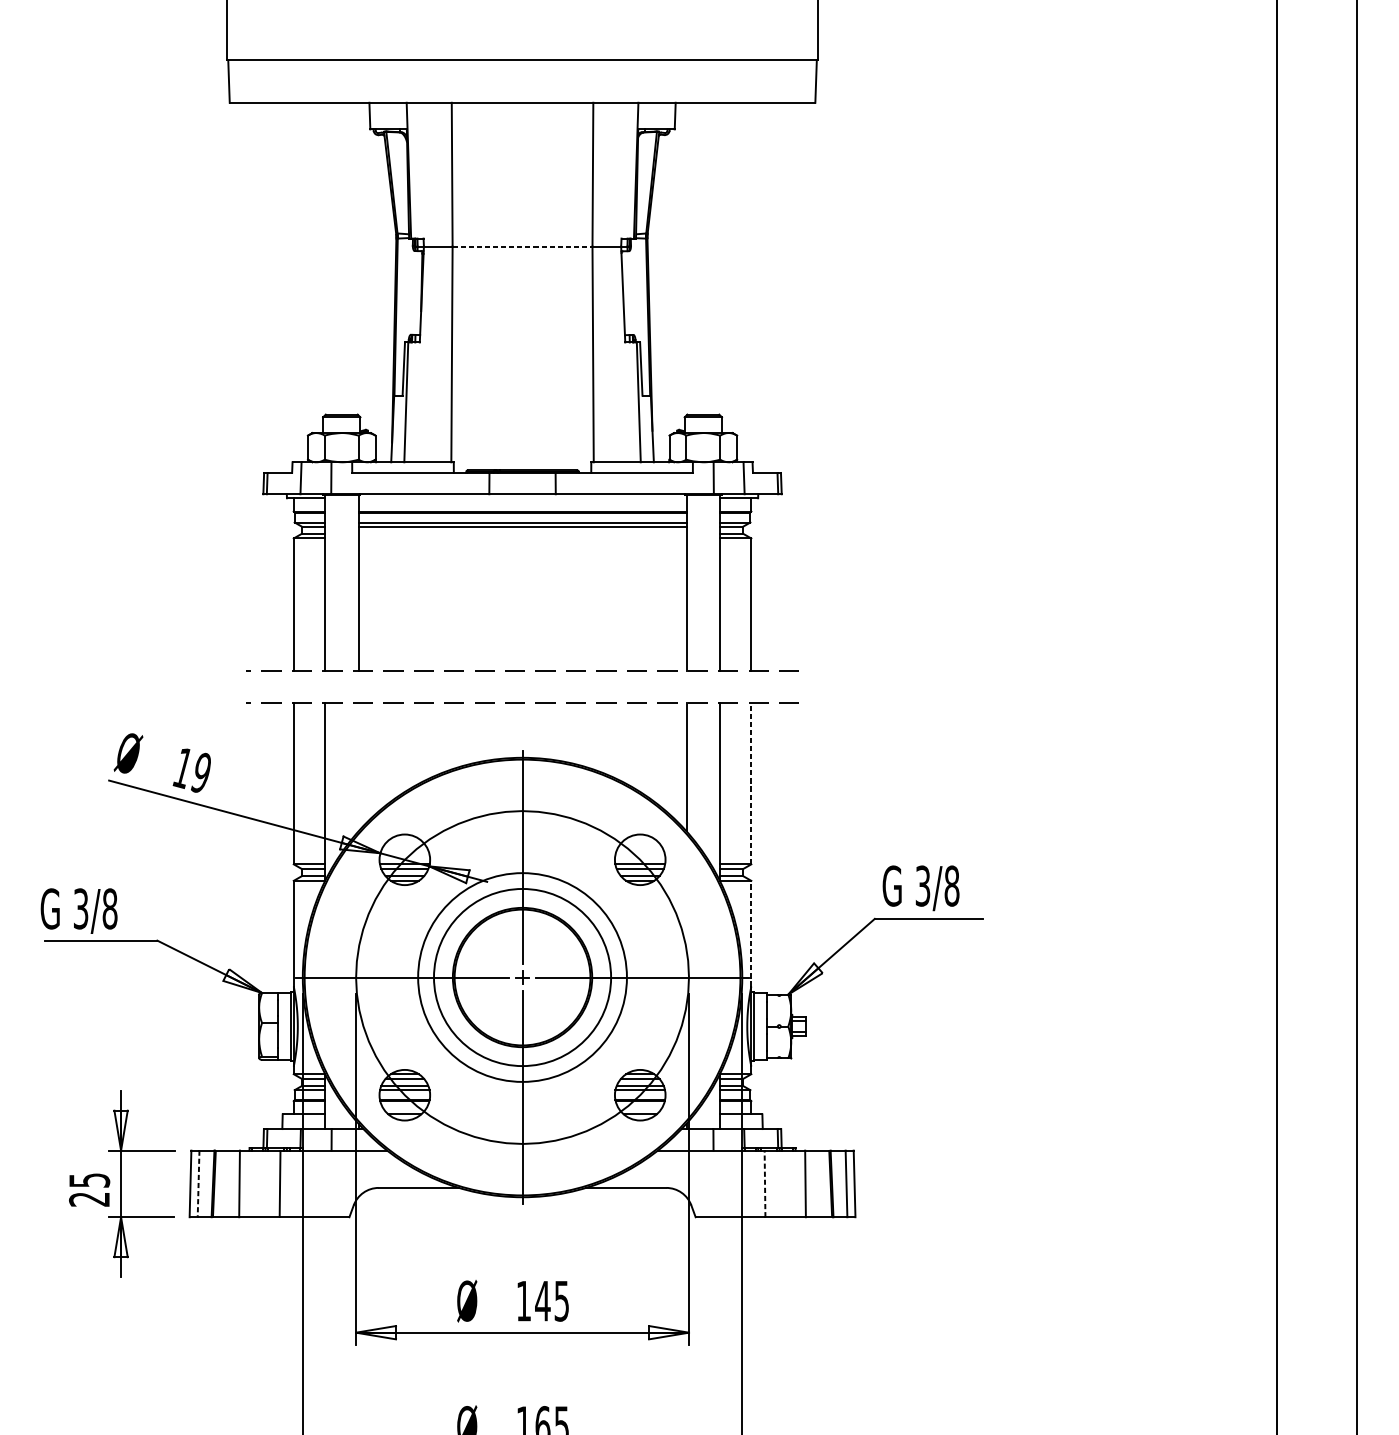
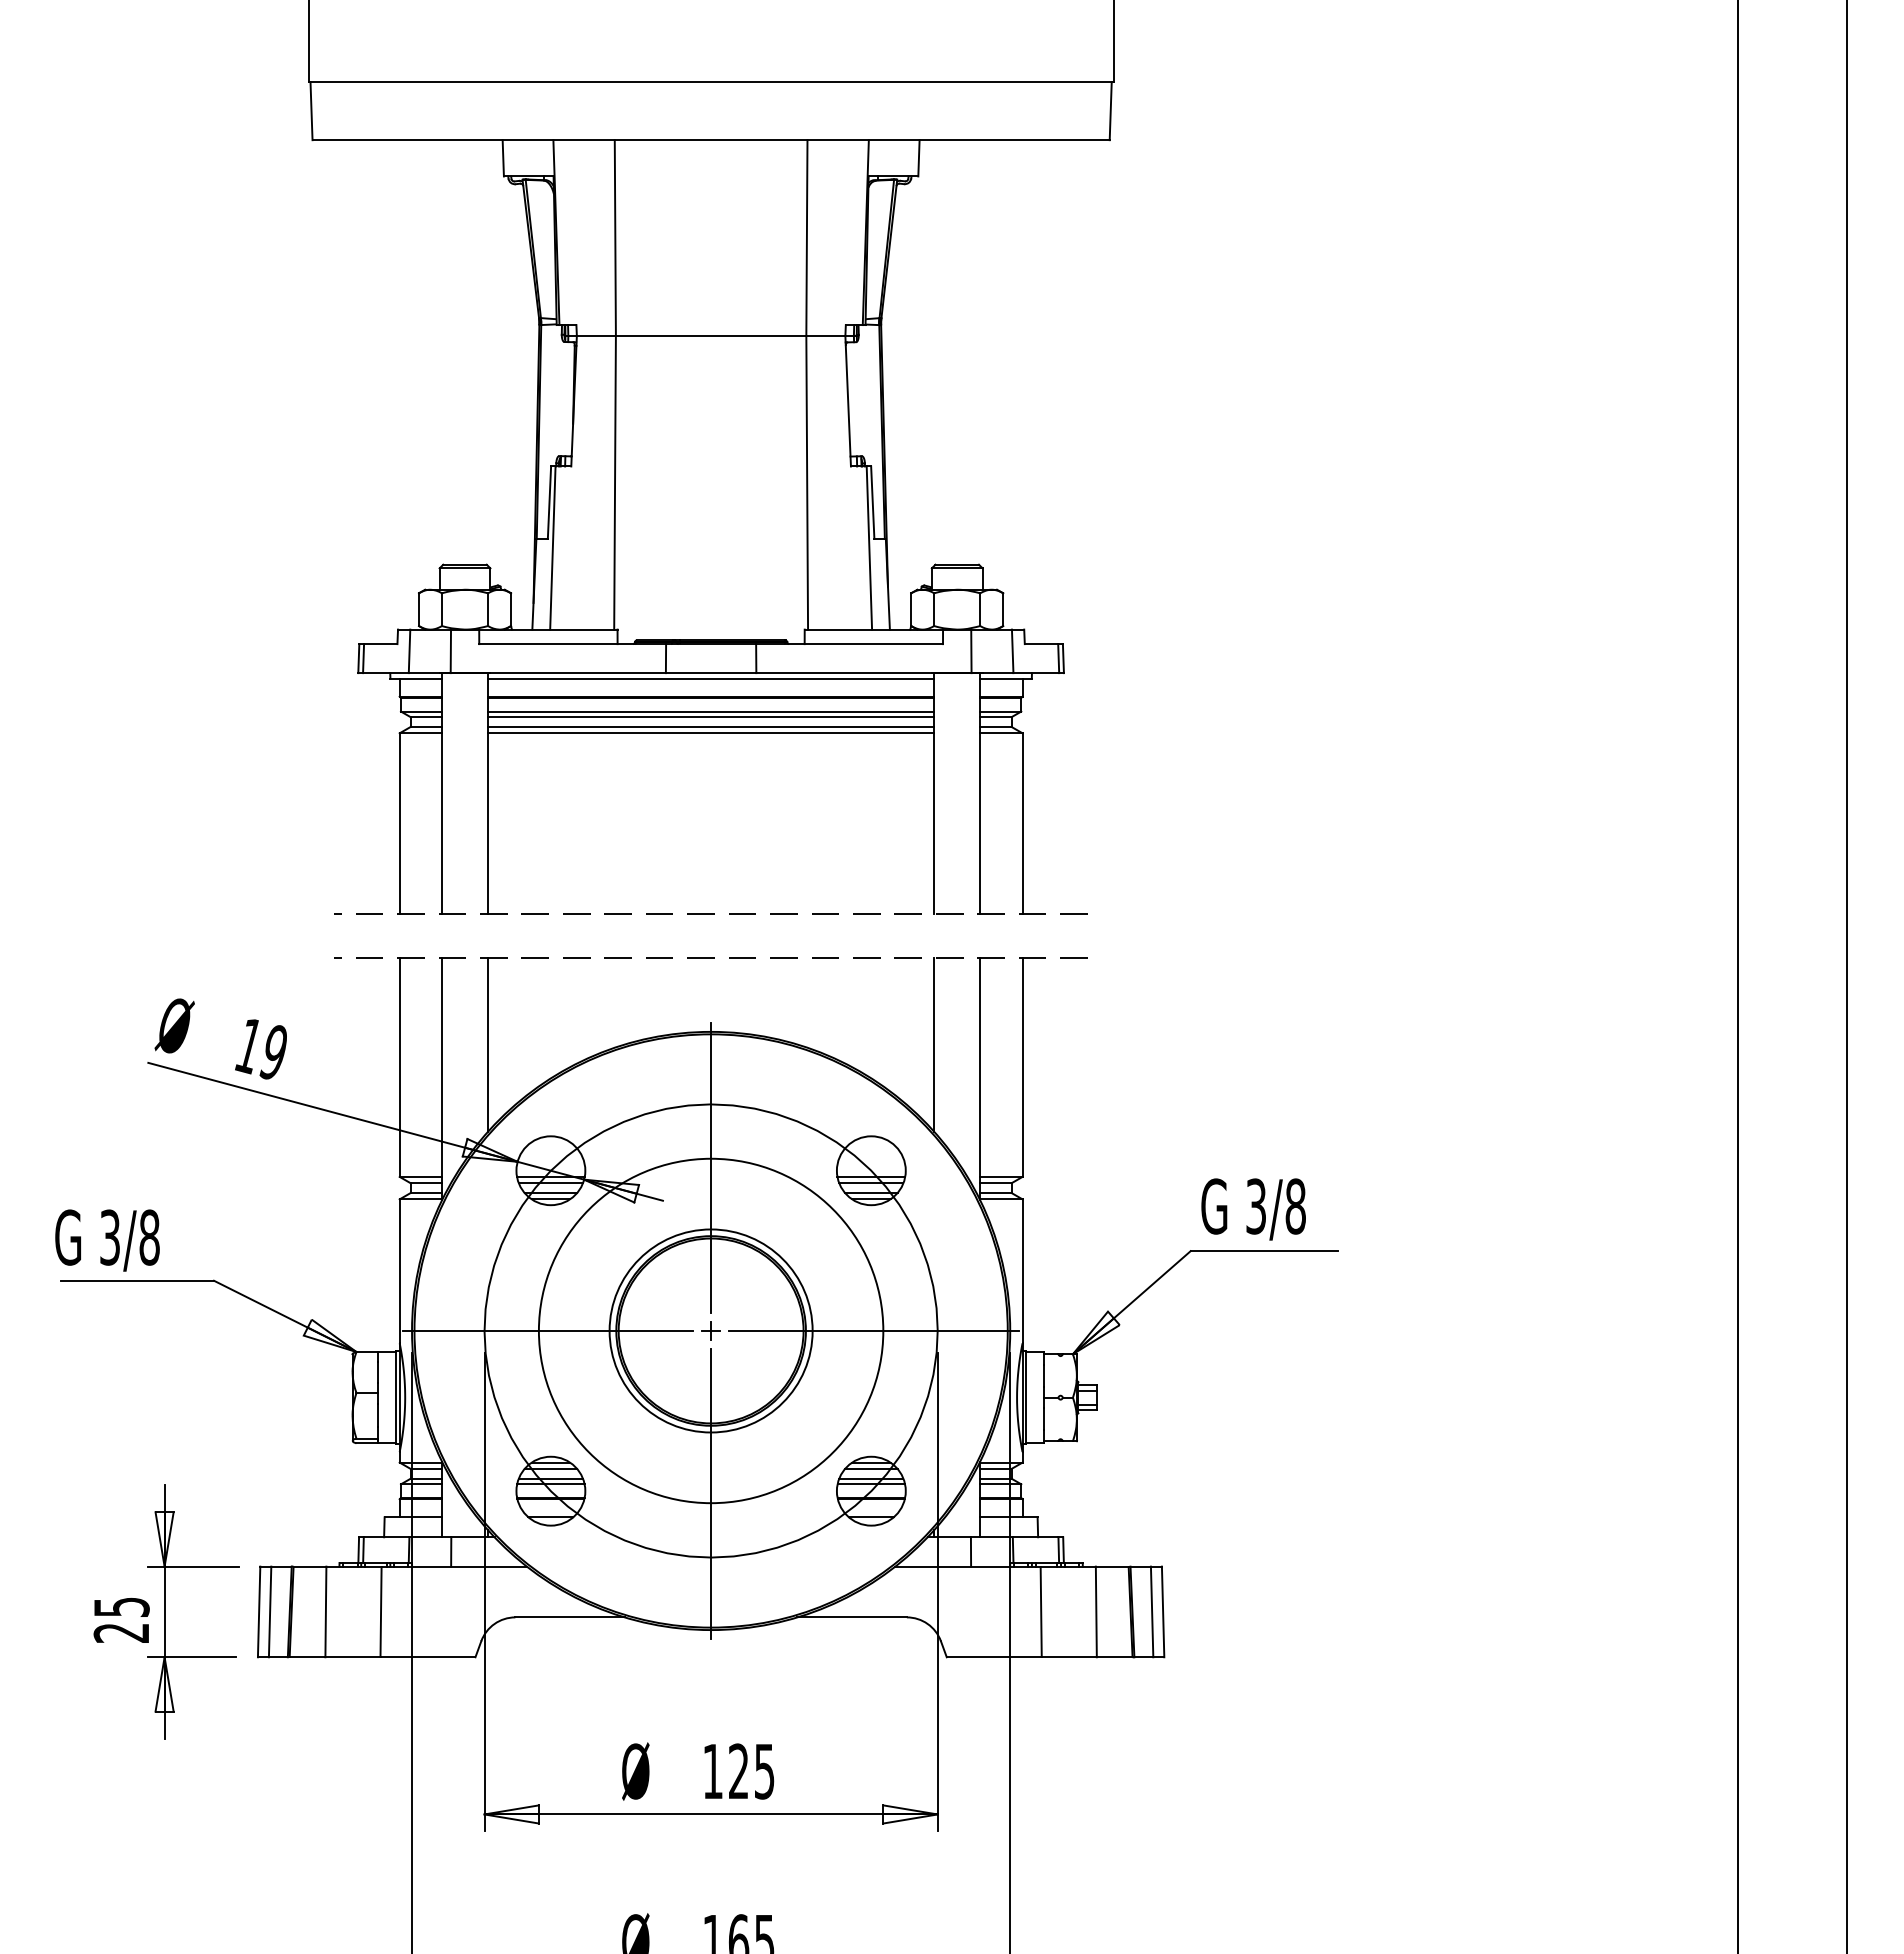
line: (522, 246) -> (711, 335), dashed -> solid
line: (522, 498) -> (710, 678), added
line: (522, 534) -> (710, 727), added
line: (522, 538) -> (710, 733), added
line: (358, 767) -> (487, 1044), added
line: (751, 783) -> (1022, 1067), dashed -> solid
line: (751, 933) -> (1022, 1271), dashed -> solid
circle: (522, 977) -> (710, 1330), size x0.71
circle: (522, 977) -> (710, 1330), size x1.43
line: (198, 1184) -> (270, 1612), dashed -> solid
line: (765, 1184) -> (1041, 1612), dashed -> solid
text: (542, 1300) -> (738, 1770), 145 -> 125

